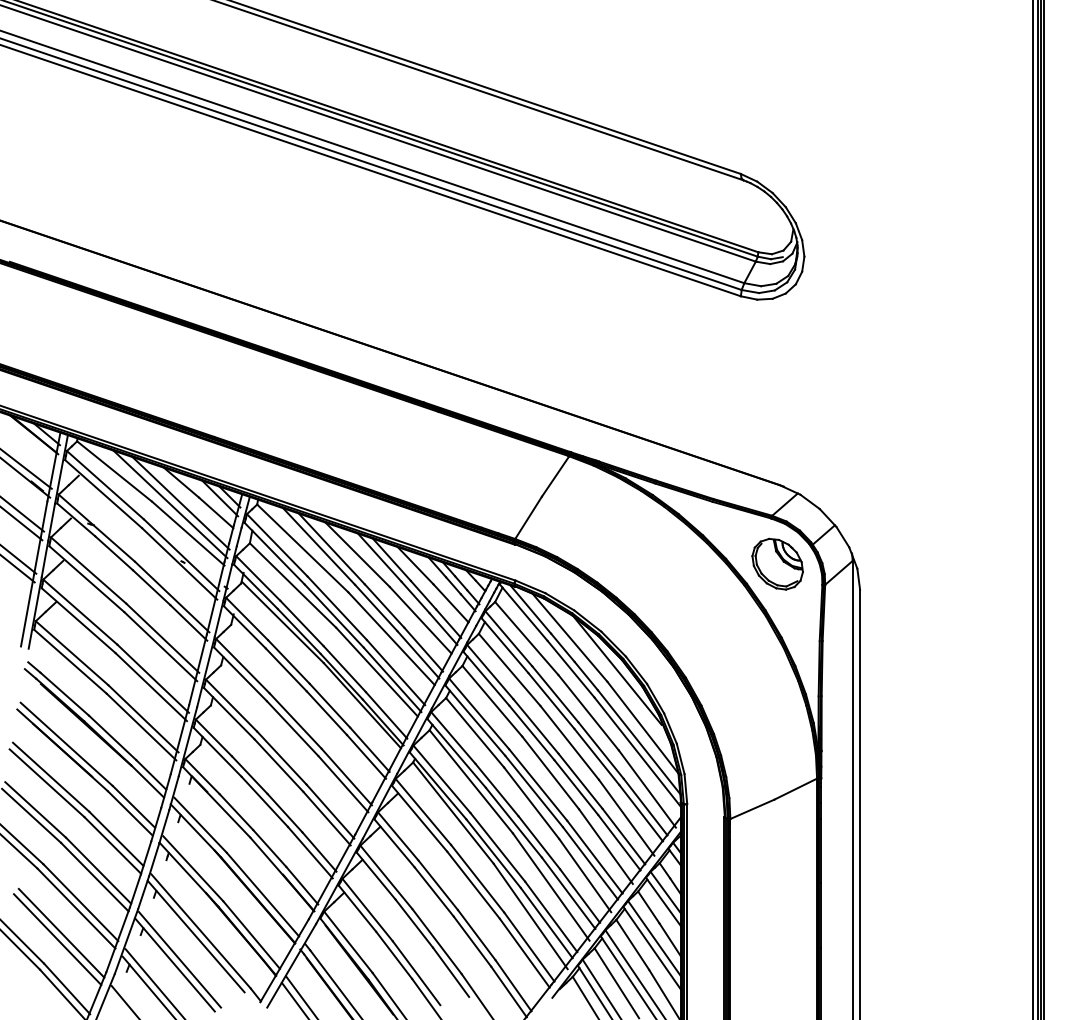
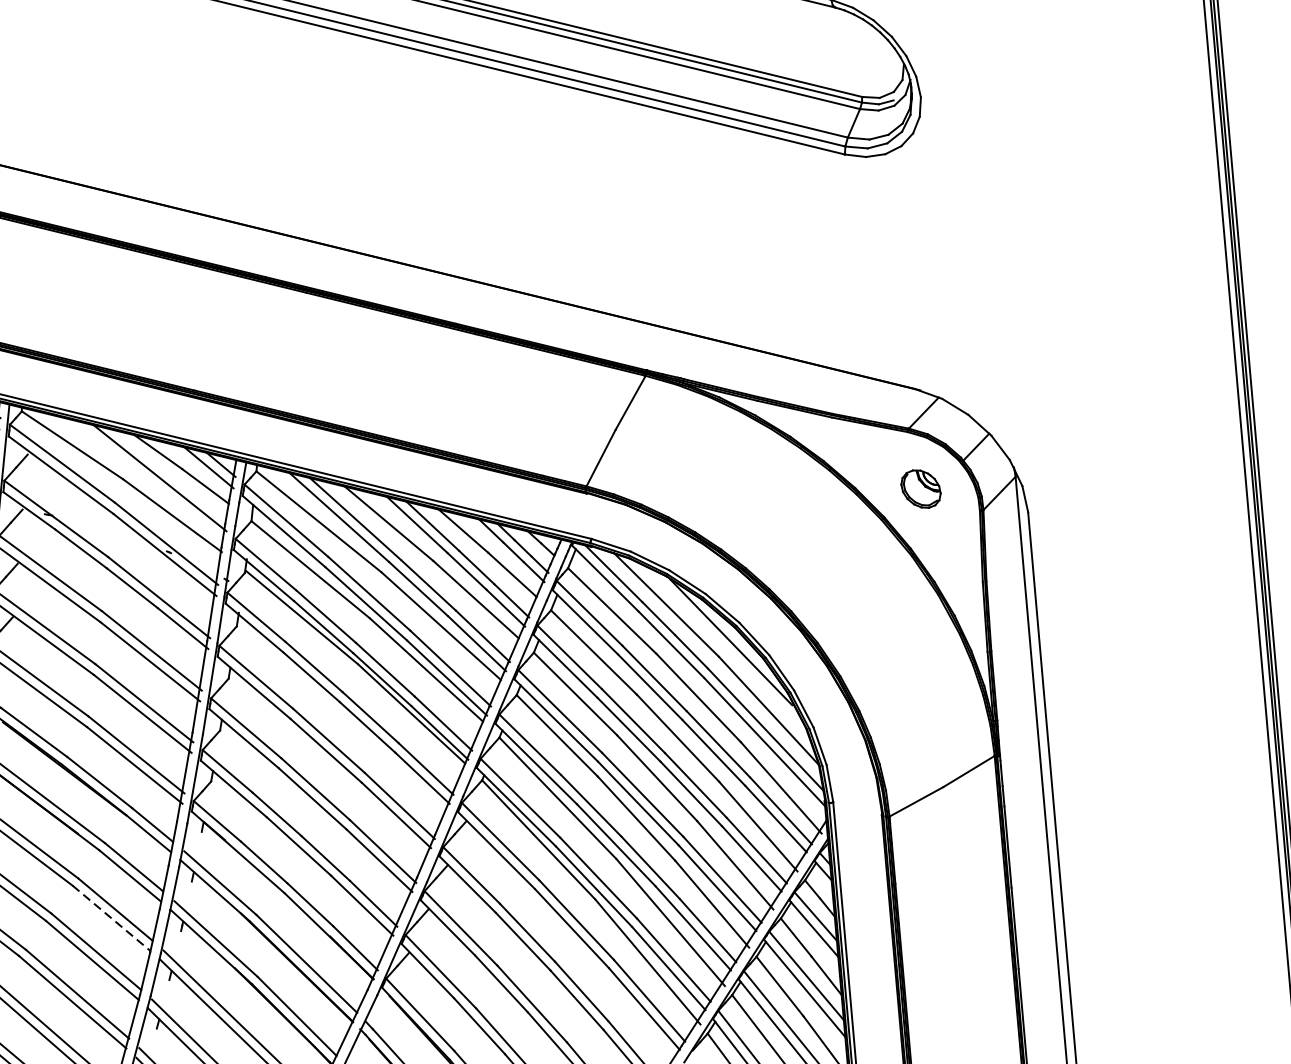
line: (170, 504) -> (146, 480), removed
part: (777, 563) -> (920, 488), size x0.6
line: (113, 845) -> (112, 918), solid -> dashed

